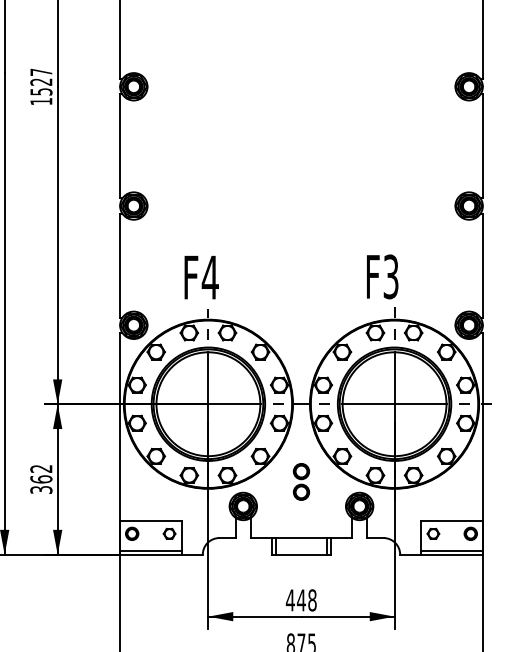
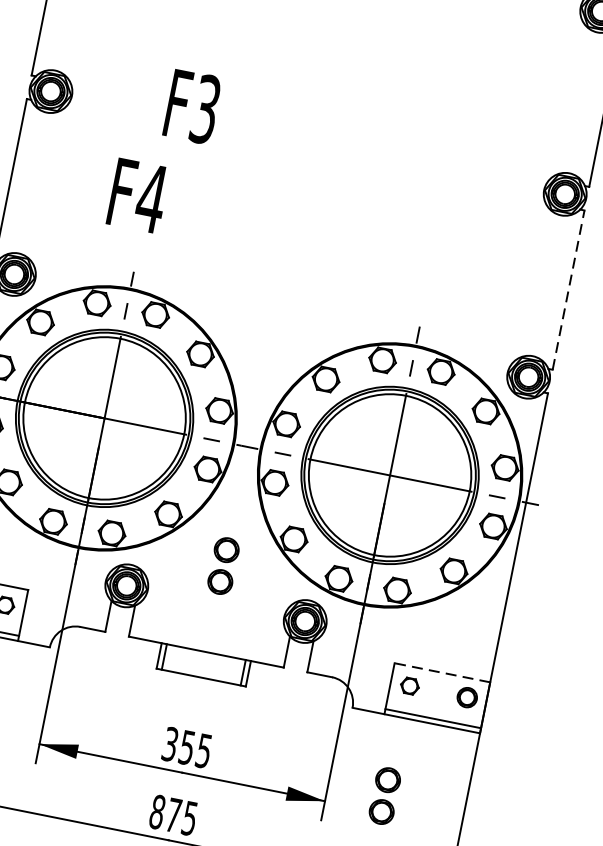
line: (483, 265) -> (569, 289), solid -> dashed
text: (382, 276) -> (192, 106), moved
text: (201, 277) -> (138, 195), moved
line: (451, 521) -> (441, 672), solid -> dashed
text: (300, 600) -> (185, 747), 448 -> 355
part: (431, 605) -> (385, 795), added

